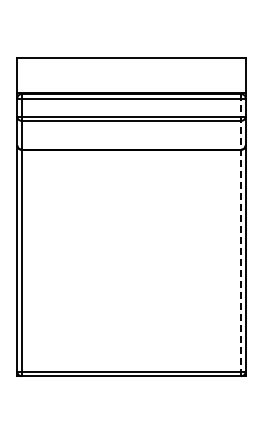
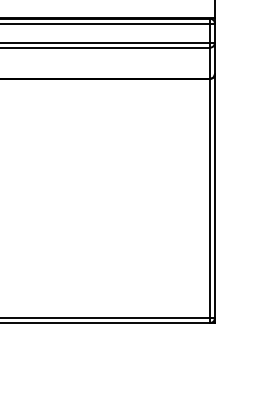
line: (241, 234) -> (210, 170), dashed -> solid

